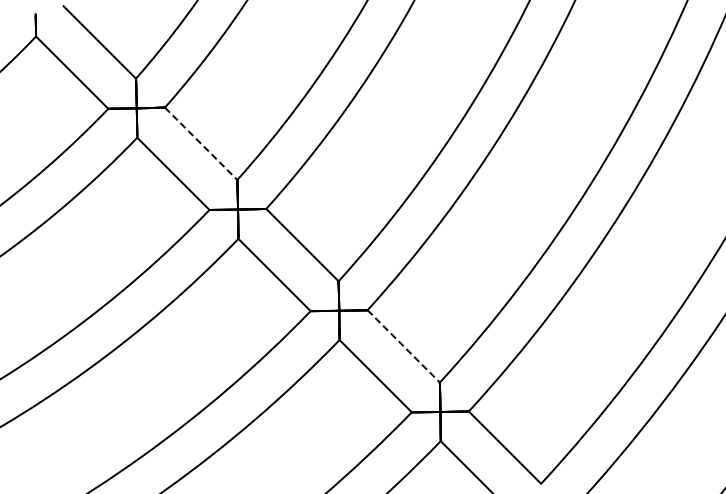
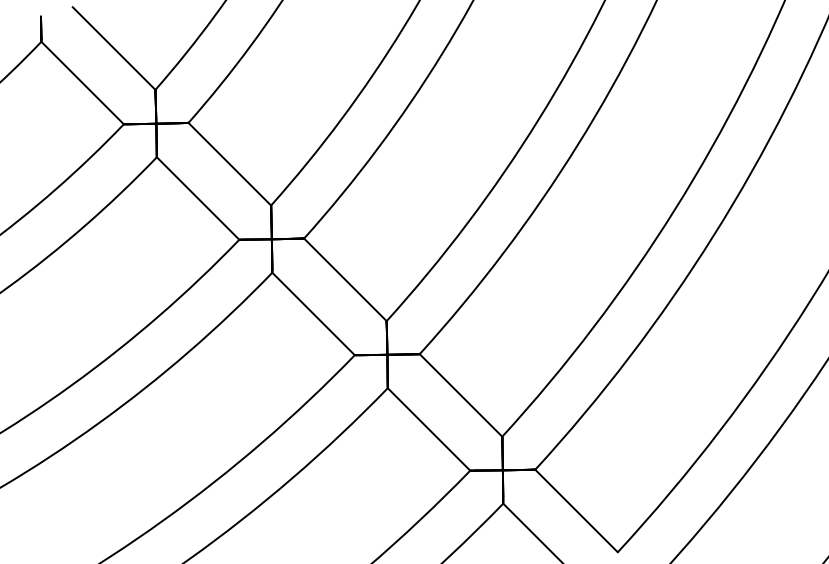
line: (201, 144) -> (230, 165), dashed -> solid
line: (404, 346) -> (461, 395), dashed -> solid

